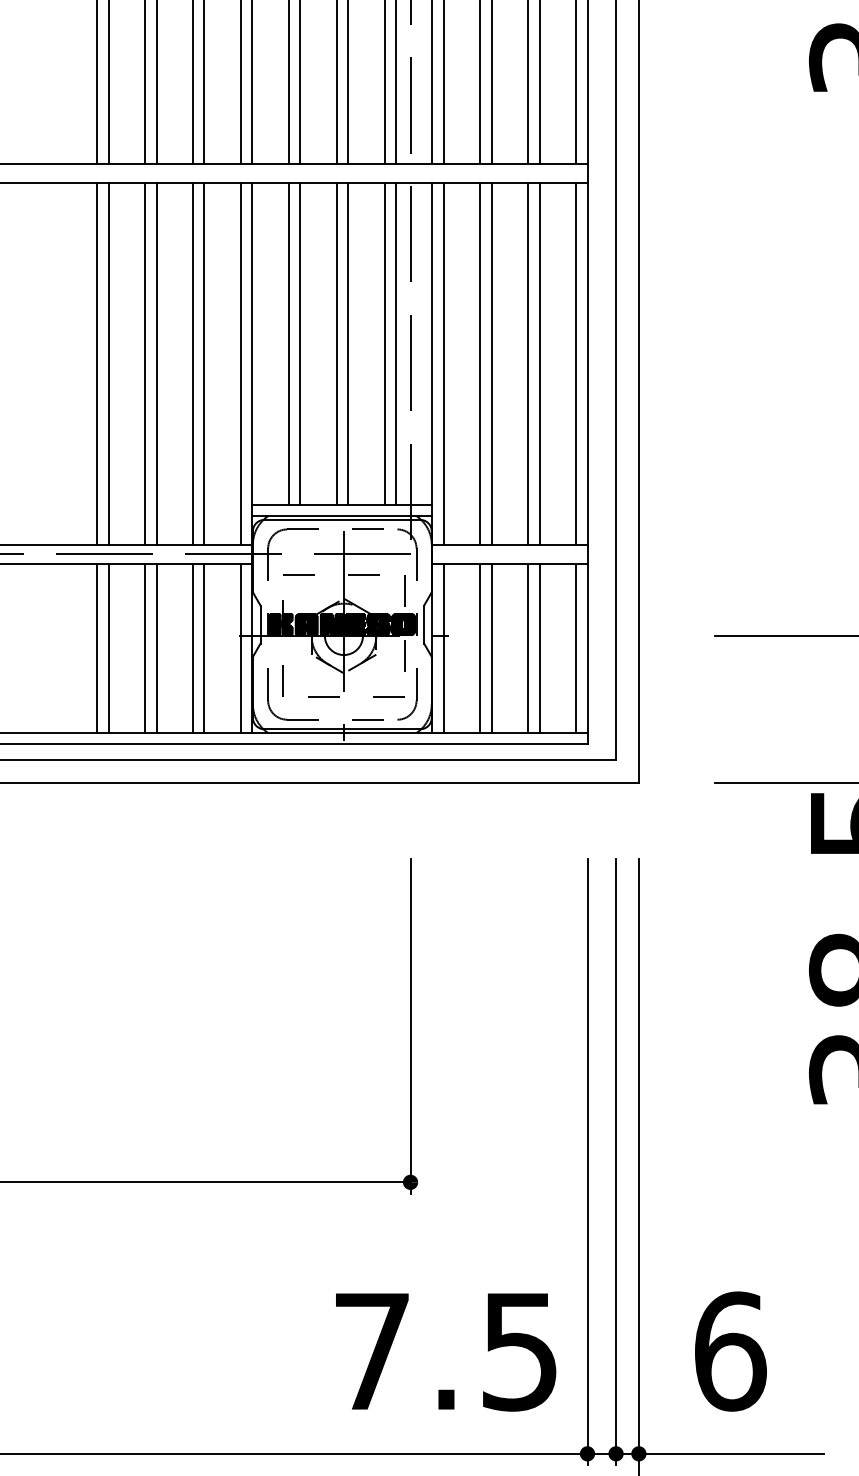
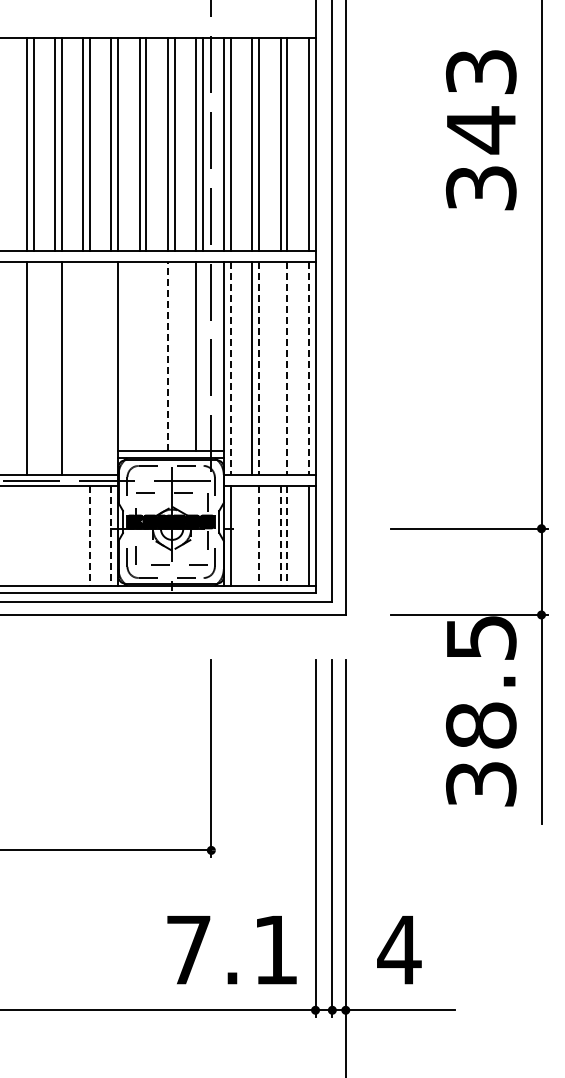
line: (288, 343) -> (139, 356), removed
line: (300, 343) -> (146, 356), removed
line: (336, 343) -> (167, 356), solid -> dashed
line: (348, 343) -> (174, 356), removed
line: (395, 343) -> (202, 356), removed
line: (108, 363) -> (33, 368), removed
line: (145, 363) -> (55, 368), removed
line: (193, 363) -> (83, 368), removed
line: (203, 363) -> (89, 368), removed
line: (241, 363) -> (111, 368), removed
line: (443, 363) -> (230, 368), solid -> dashed
line: (492, 363) -> (259, 368), solid -> dashed
line: (528, 363) -> (280, 368), removed
line: (539, 363) -> (287, 368), solid -> dashed
line: (575, 363) -> (308, 368), solid -> dashed
line: (96, 647) -> (26, 535), removed
line: (108, 647) -> (33, 535), removed
line: (145, 647) -> (55, 535), removed
line: (156, 647) -> (61, 535), removed
line: (193, 647) -> (83, 535), removed
line: (203, 647) -> (89, 535), solid -> dashed
line: (241, 647) -> (111, 535), solid -> dashed
line: (480, 647) -> (252, 535), removed
line: (492, 647) -> (259, 535), solid -> dashed
line: (528, 647) -> (280, 535), solid -> dashed
line: (539, 647) -> (287, 535), solid -> dashed
text: (730, 1350) -> (399, 949), 6 -> 4
text: (519, 1352) -> (275, 950), 7.5 -> 7.1

